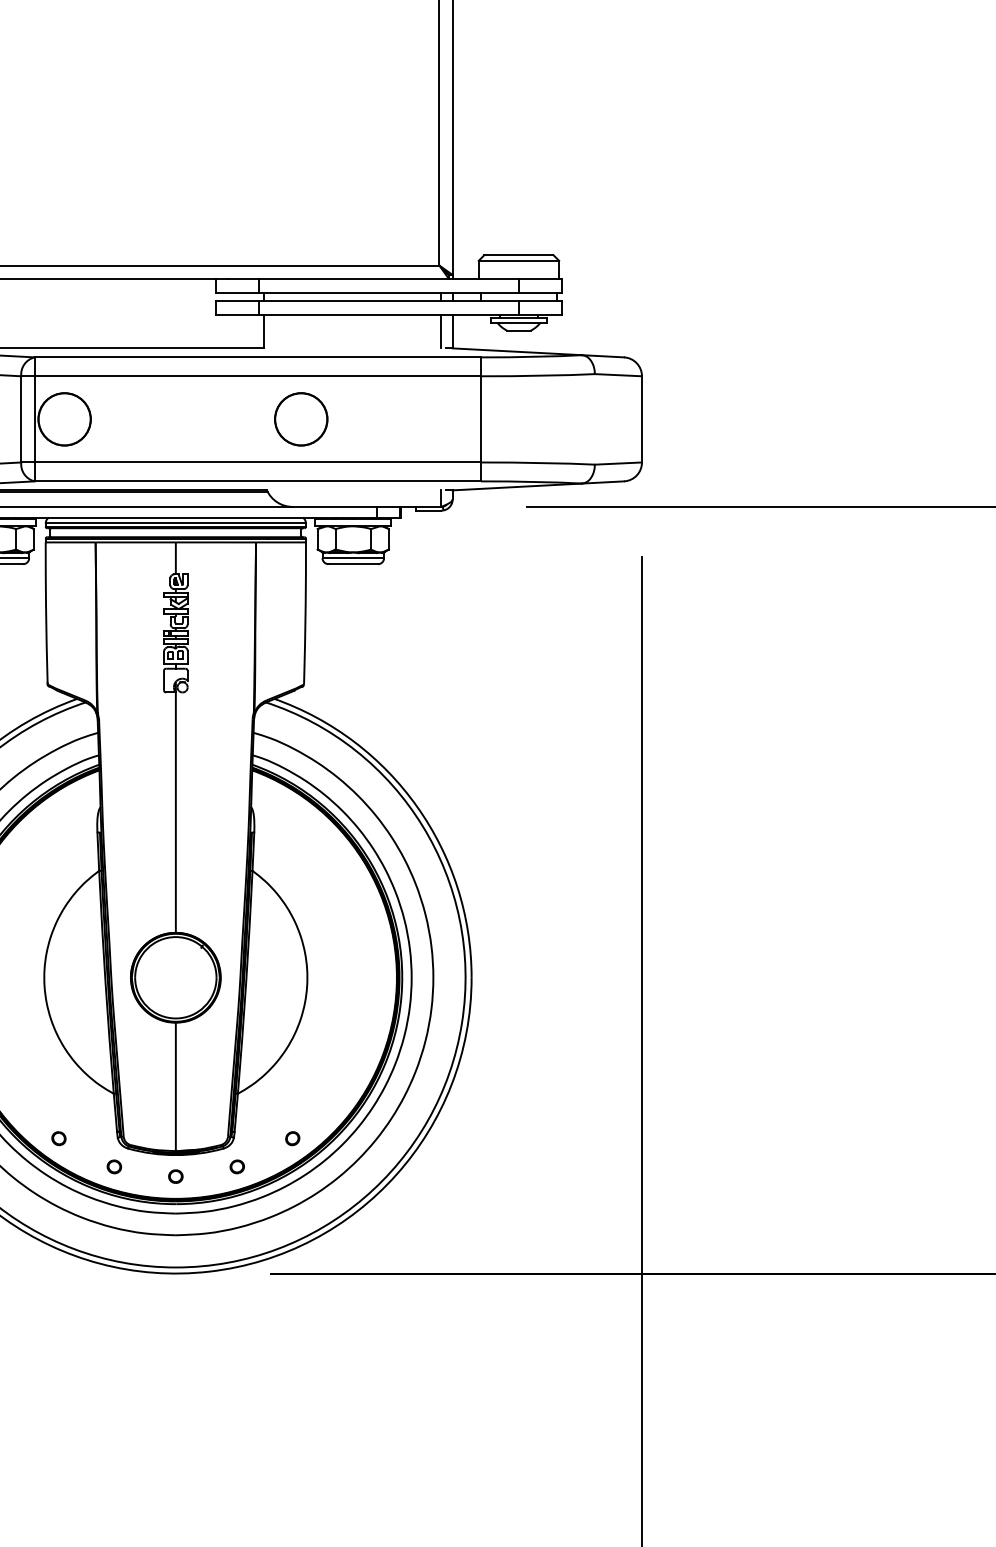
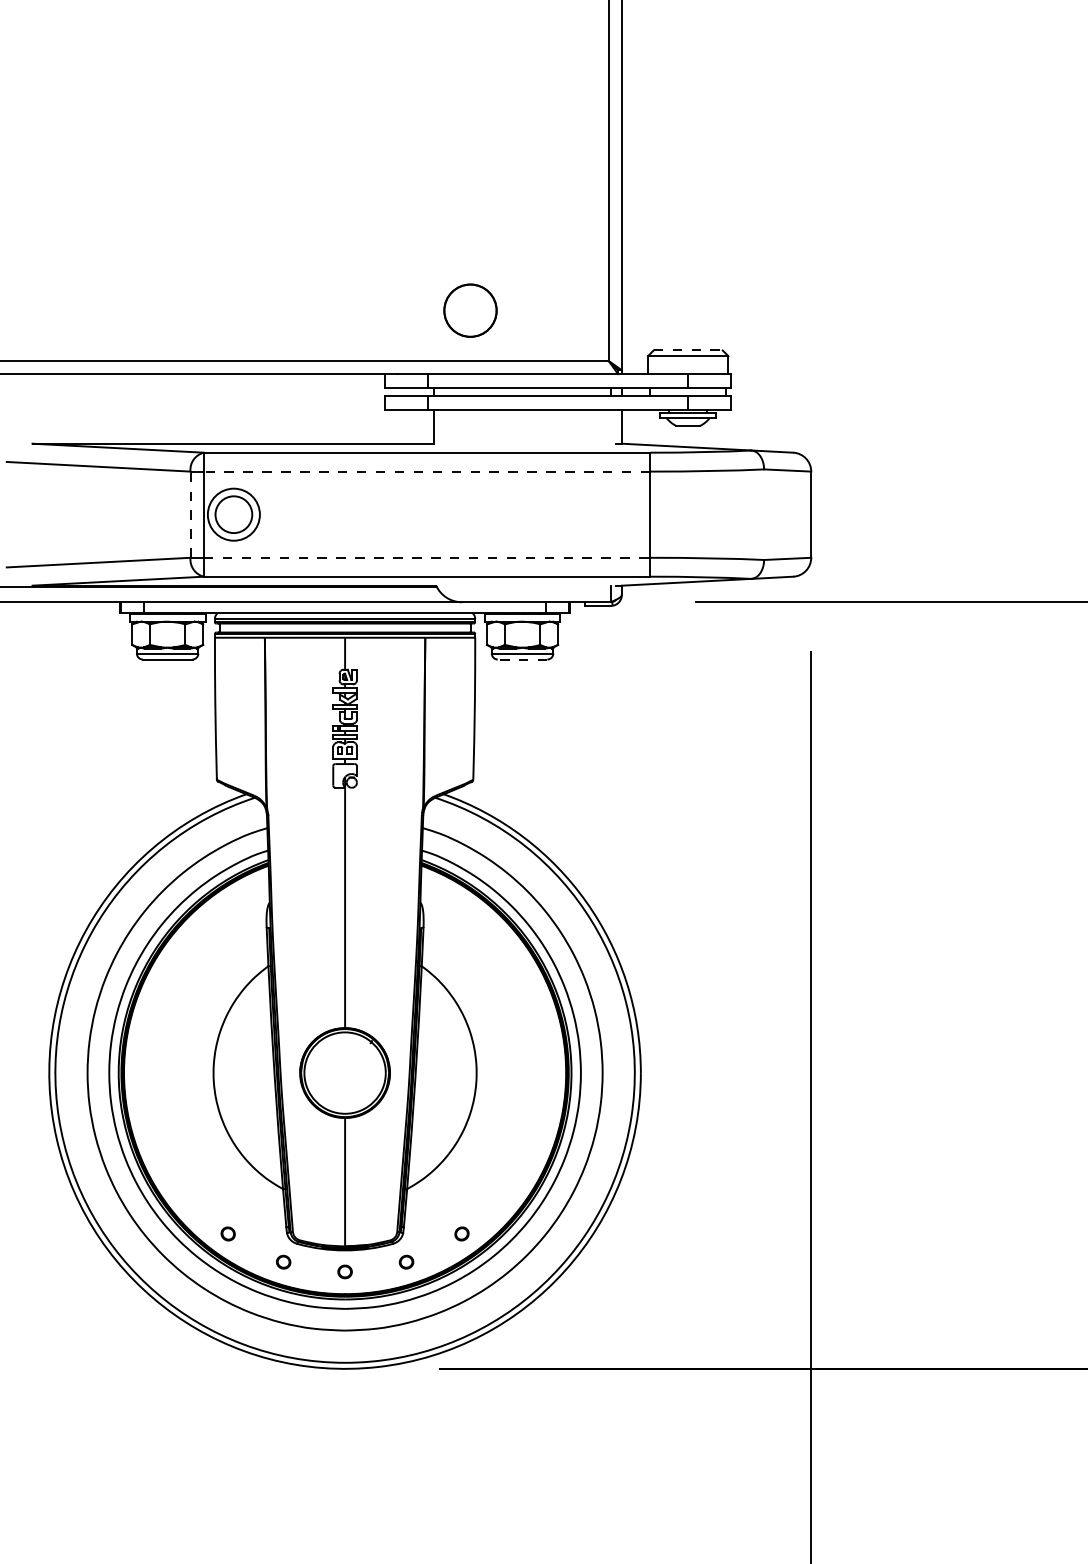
line: (519, 255) -> (688, 350), solid -> dashed
line: (441, 331) -> (610, 426), removed
line: (257, 376) -> (426, 471), solid -> dashed
line: (21, 419) -> (190, 514), solid -> dashed
circle: (64, 419) -> (233, 514), size x0.7
circle: (301, 419) -> (470, 310), moved
line: (258, 462) -> (427, 557), solid -> dashed
line: (353, 564) -> (522, 659), solid -> dashed

